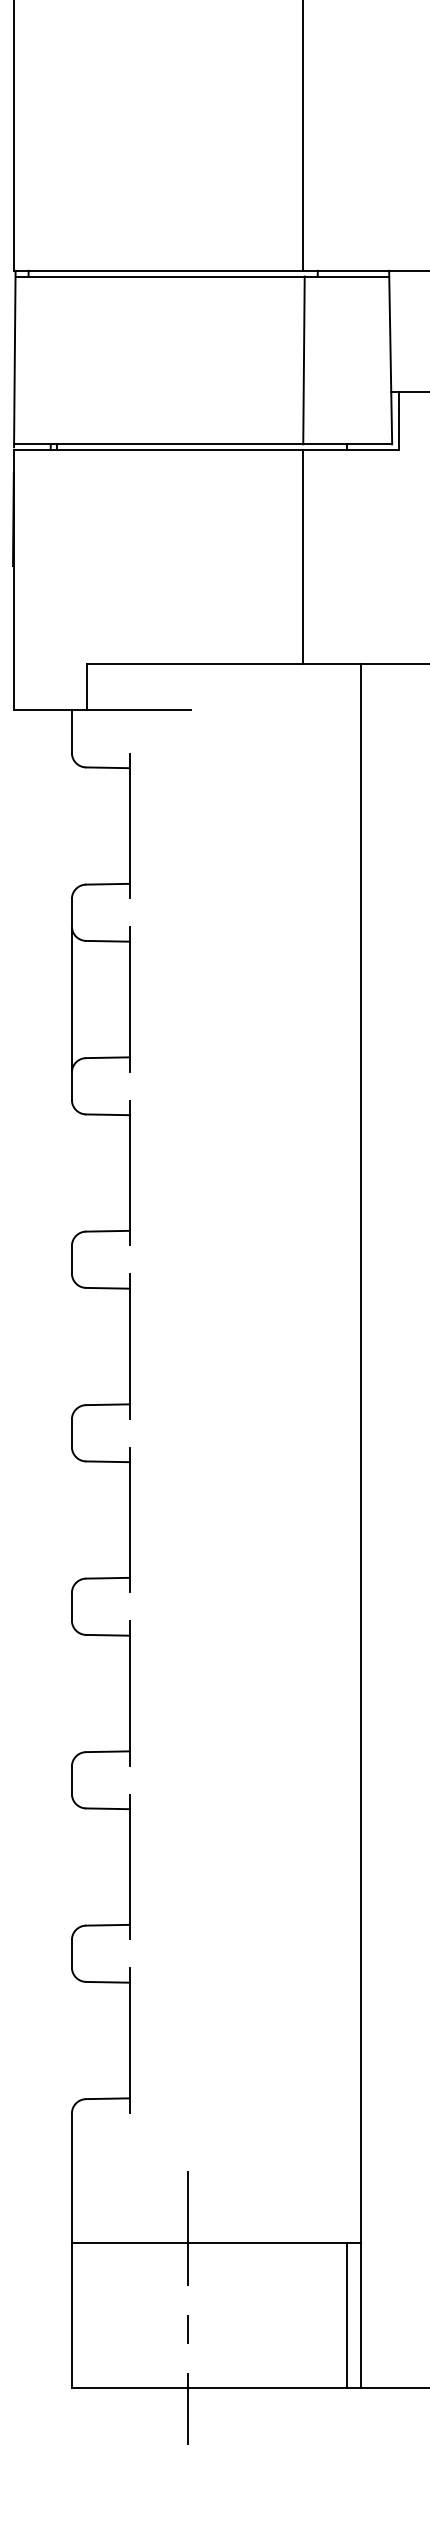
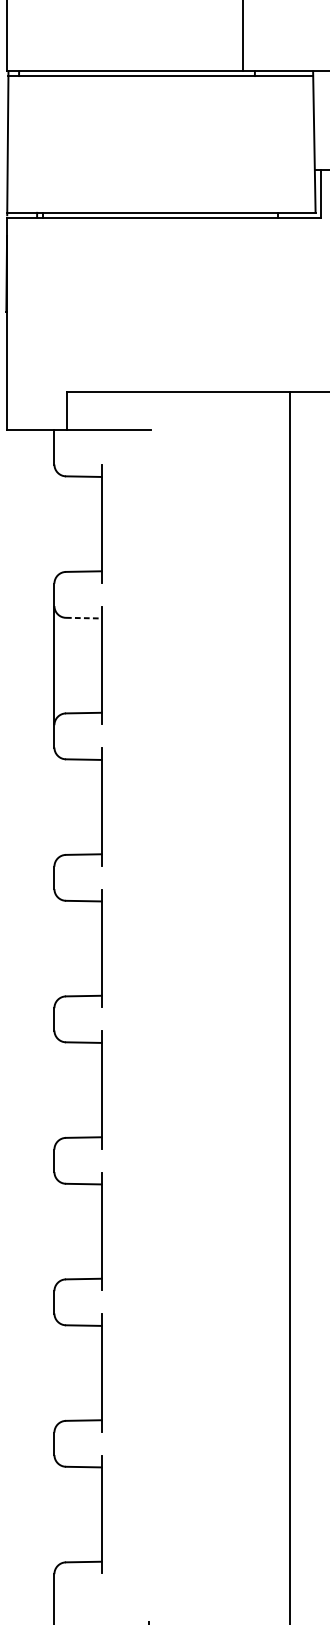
line: (303, 360) -> (243, 144), removed
line: (303, 557) -> (243, 305), removed
line: (107, 941) -> (83, 618), solid -> dashed

